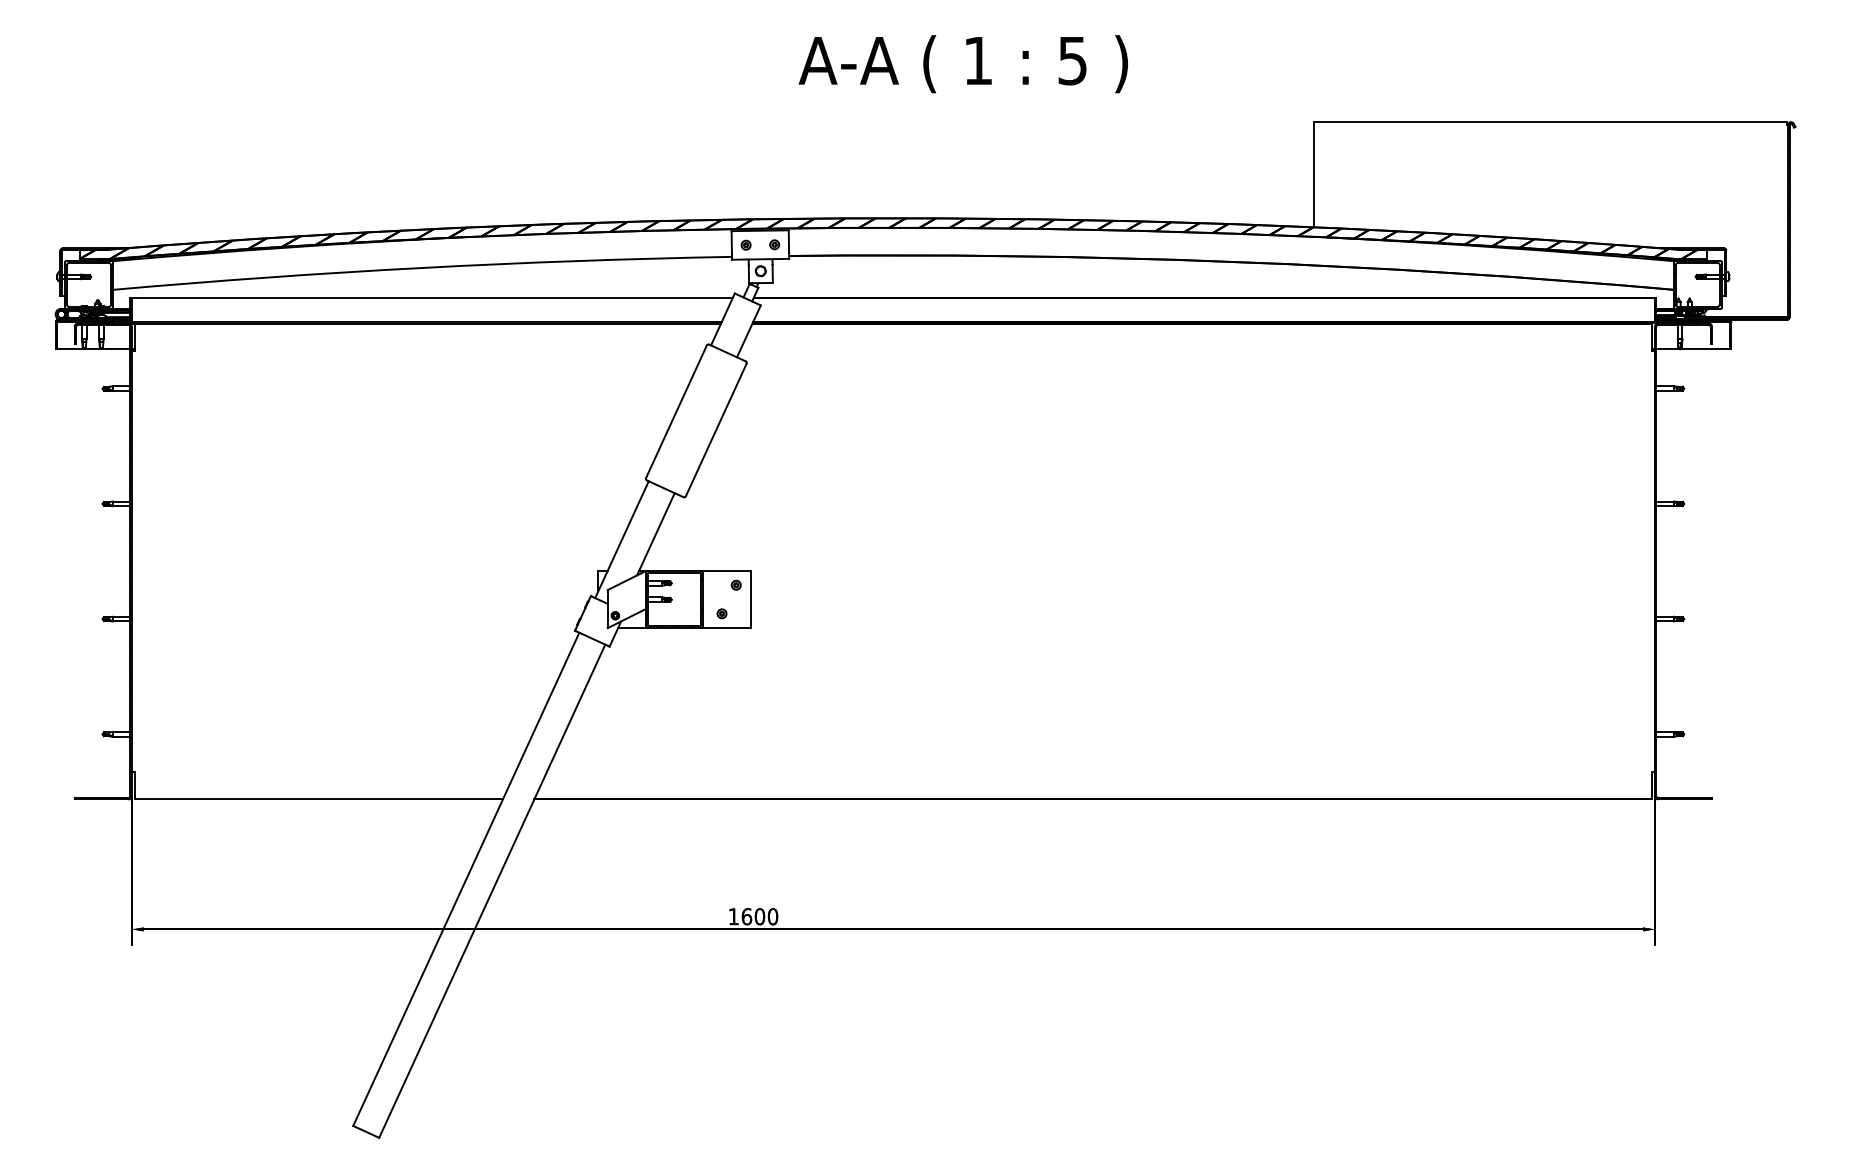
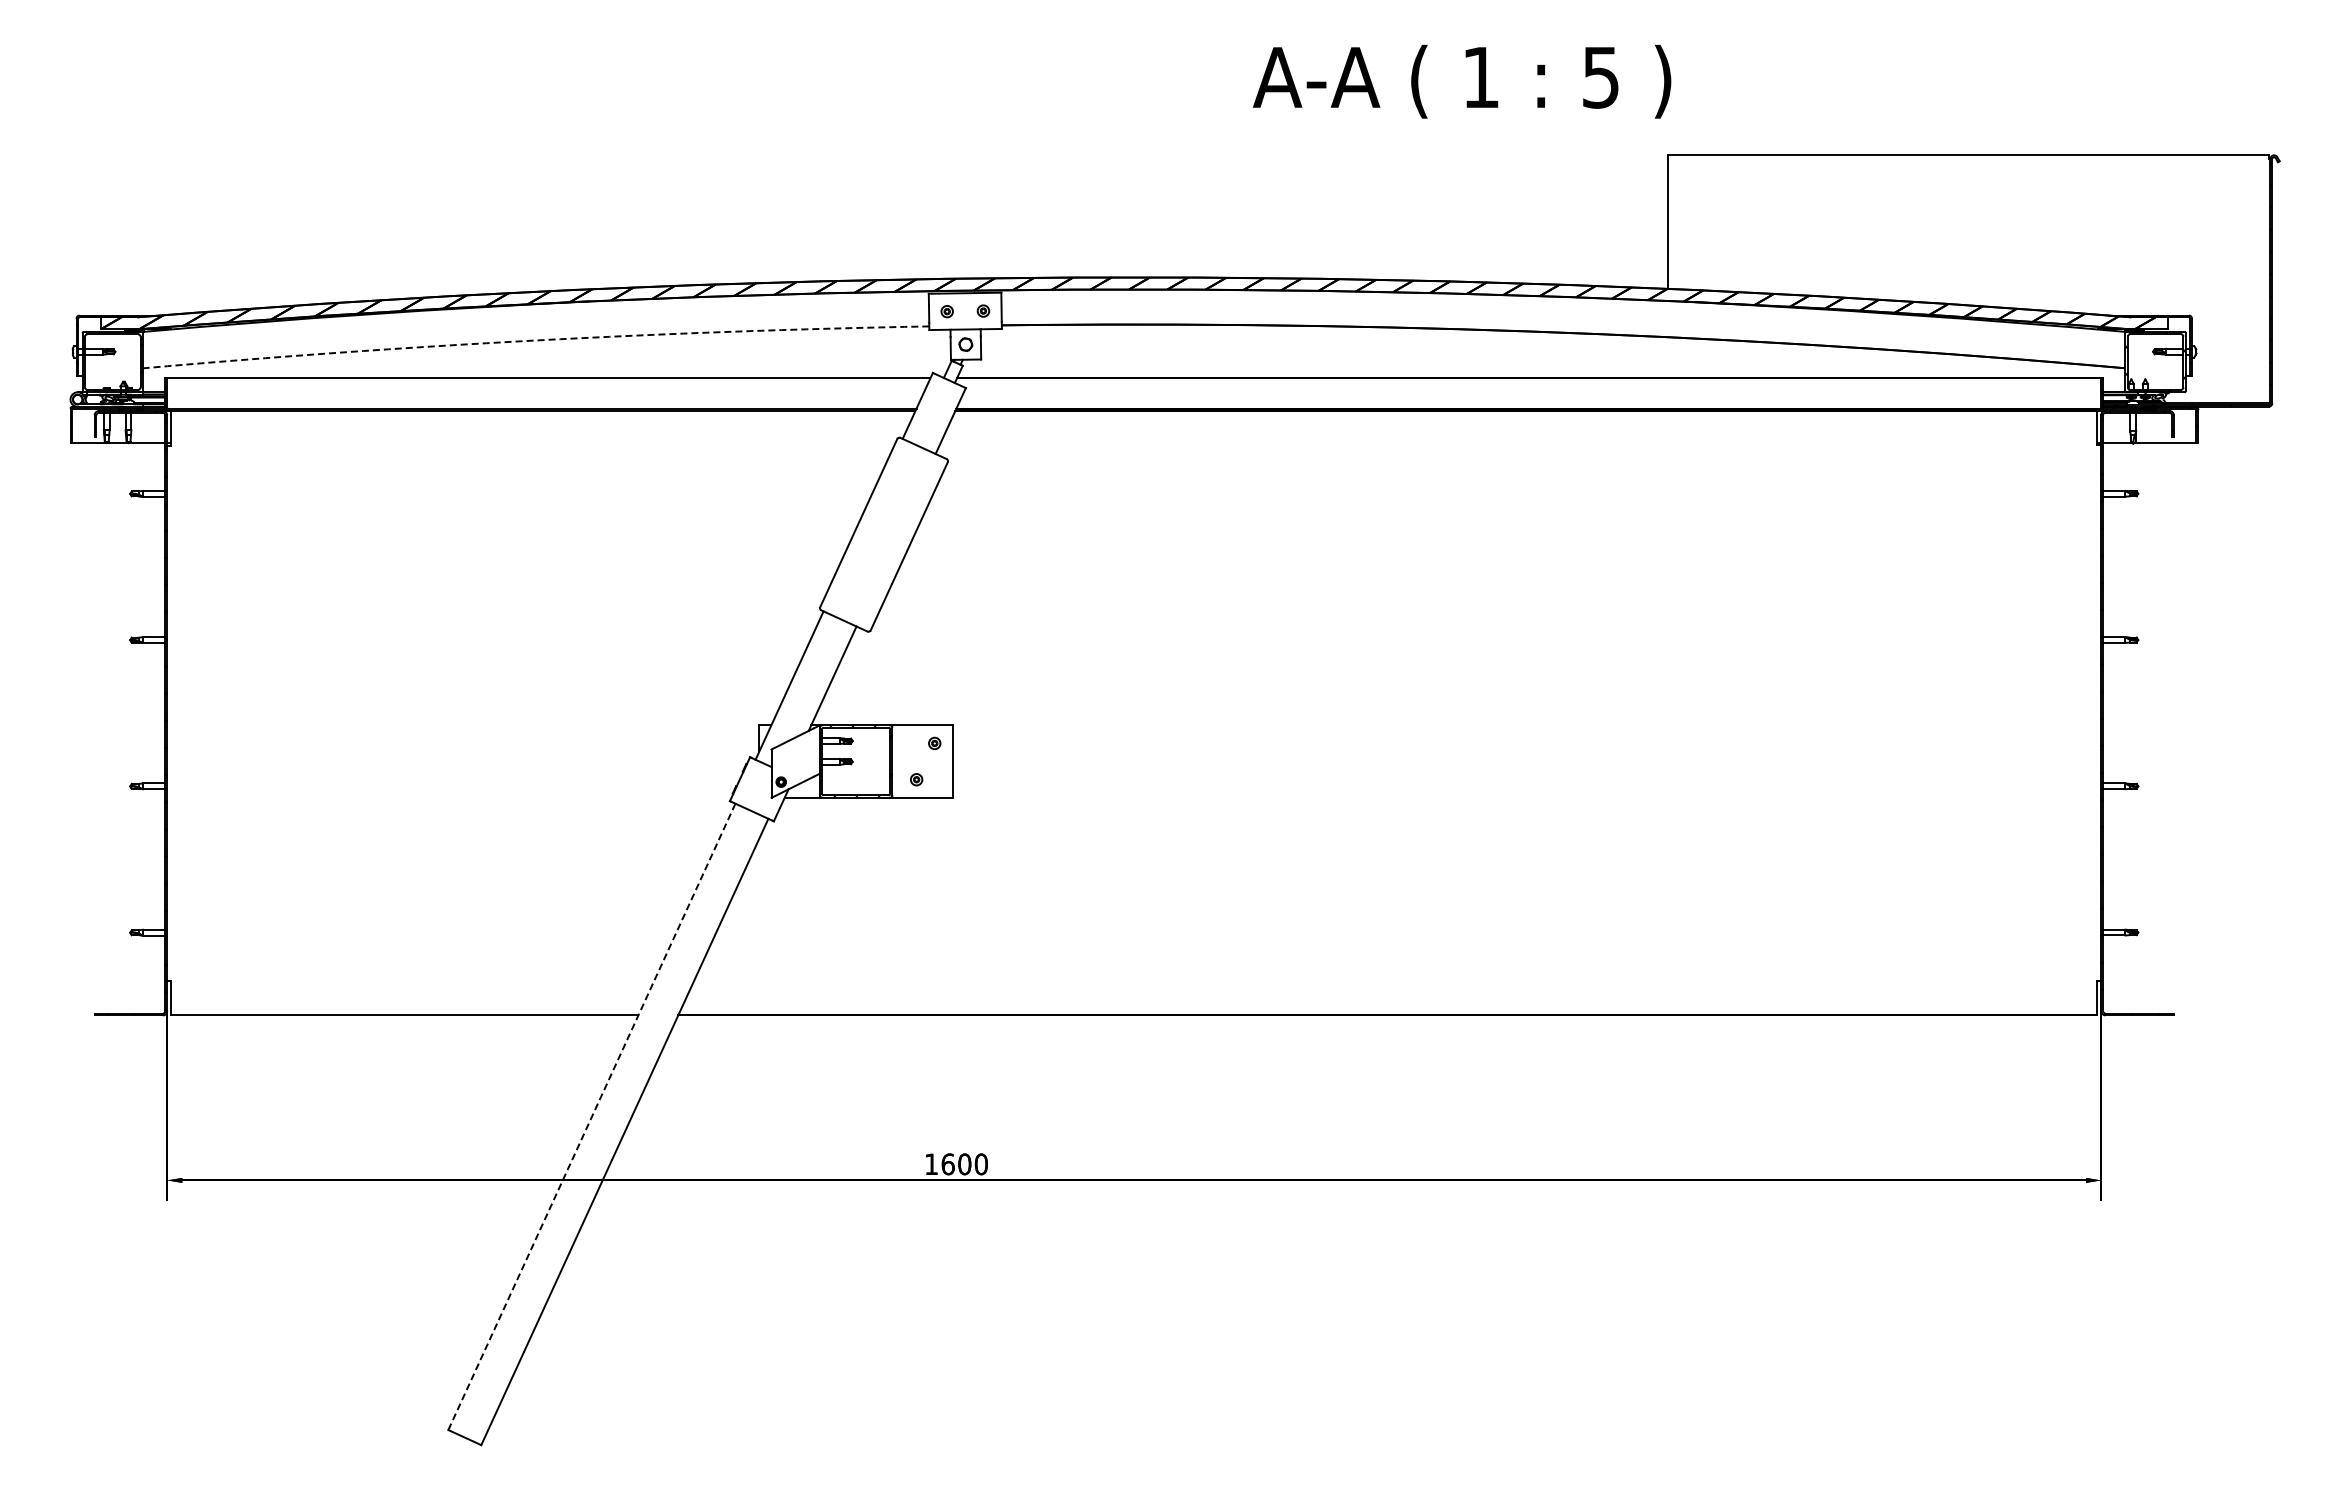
text: (962, 63) -> (1461, 81), moved
arc: (421, 267) -> (535, 340), solid -> dashed
line: (466, 879) -> (592, 1116), solid -> dashed

